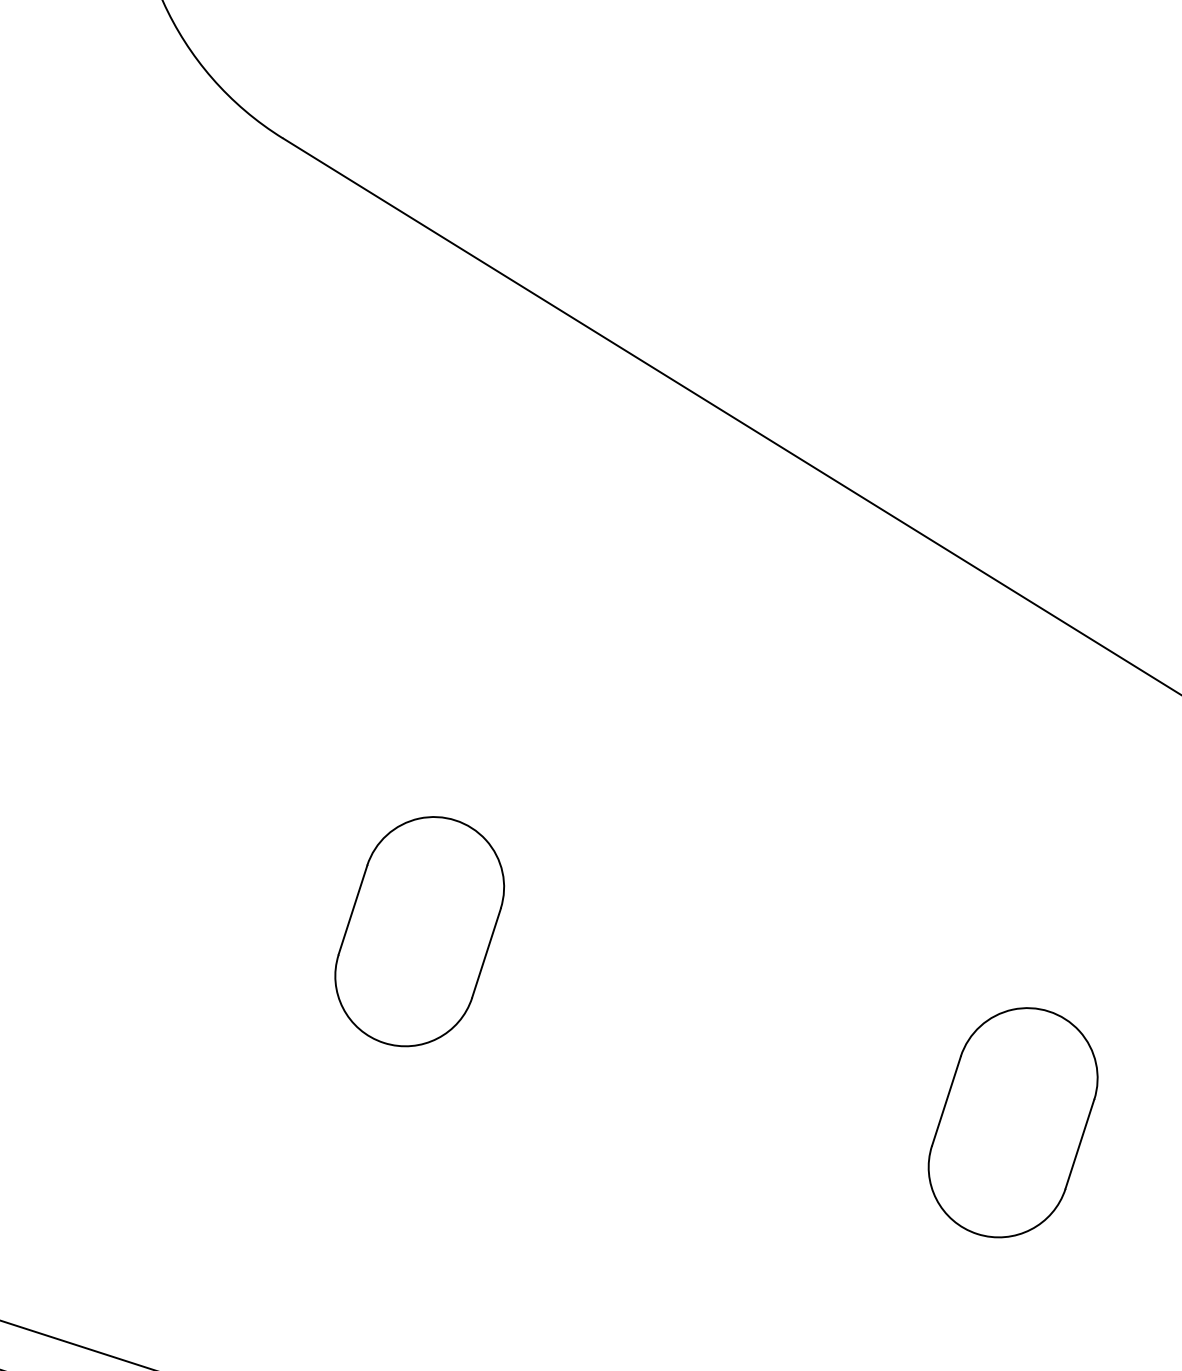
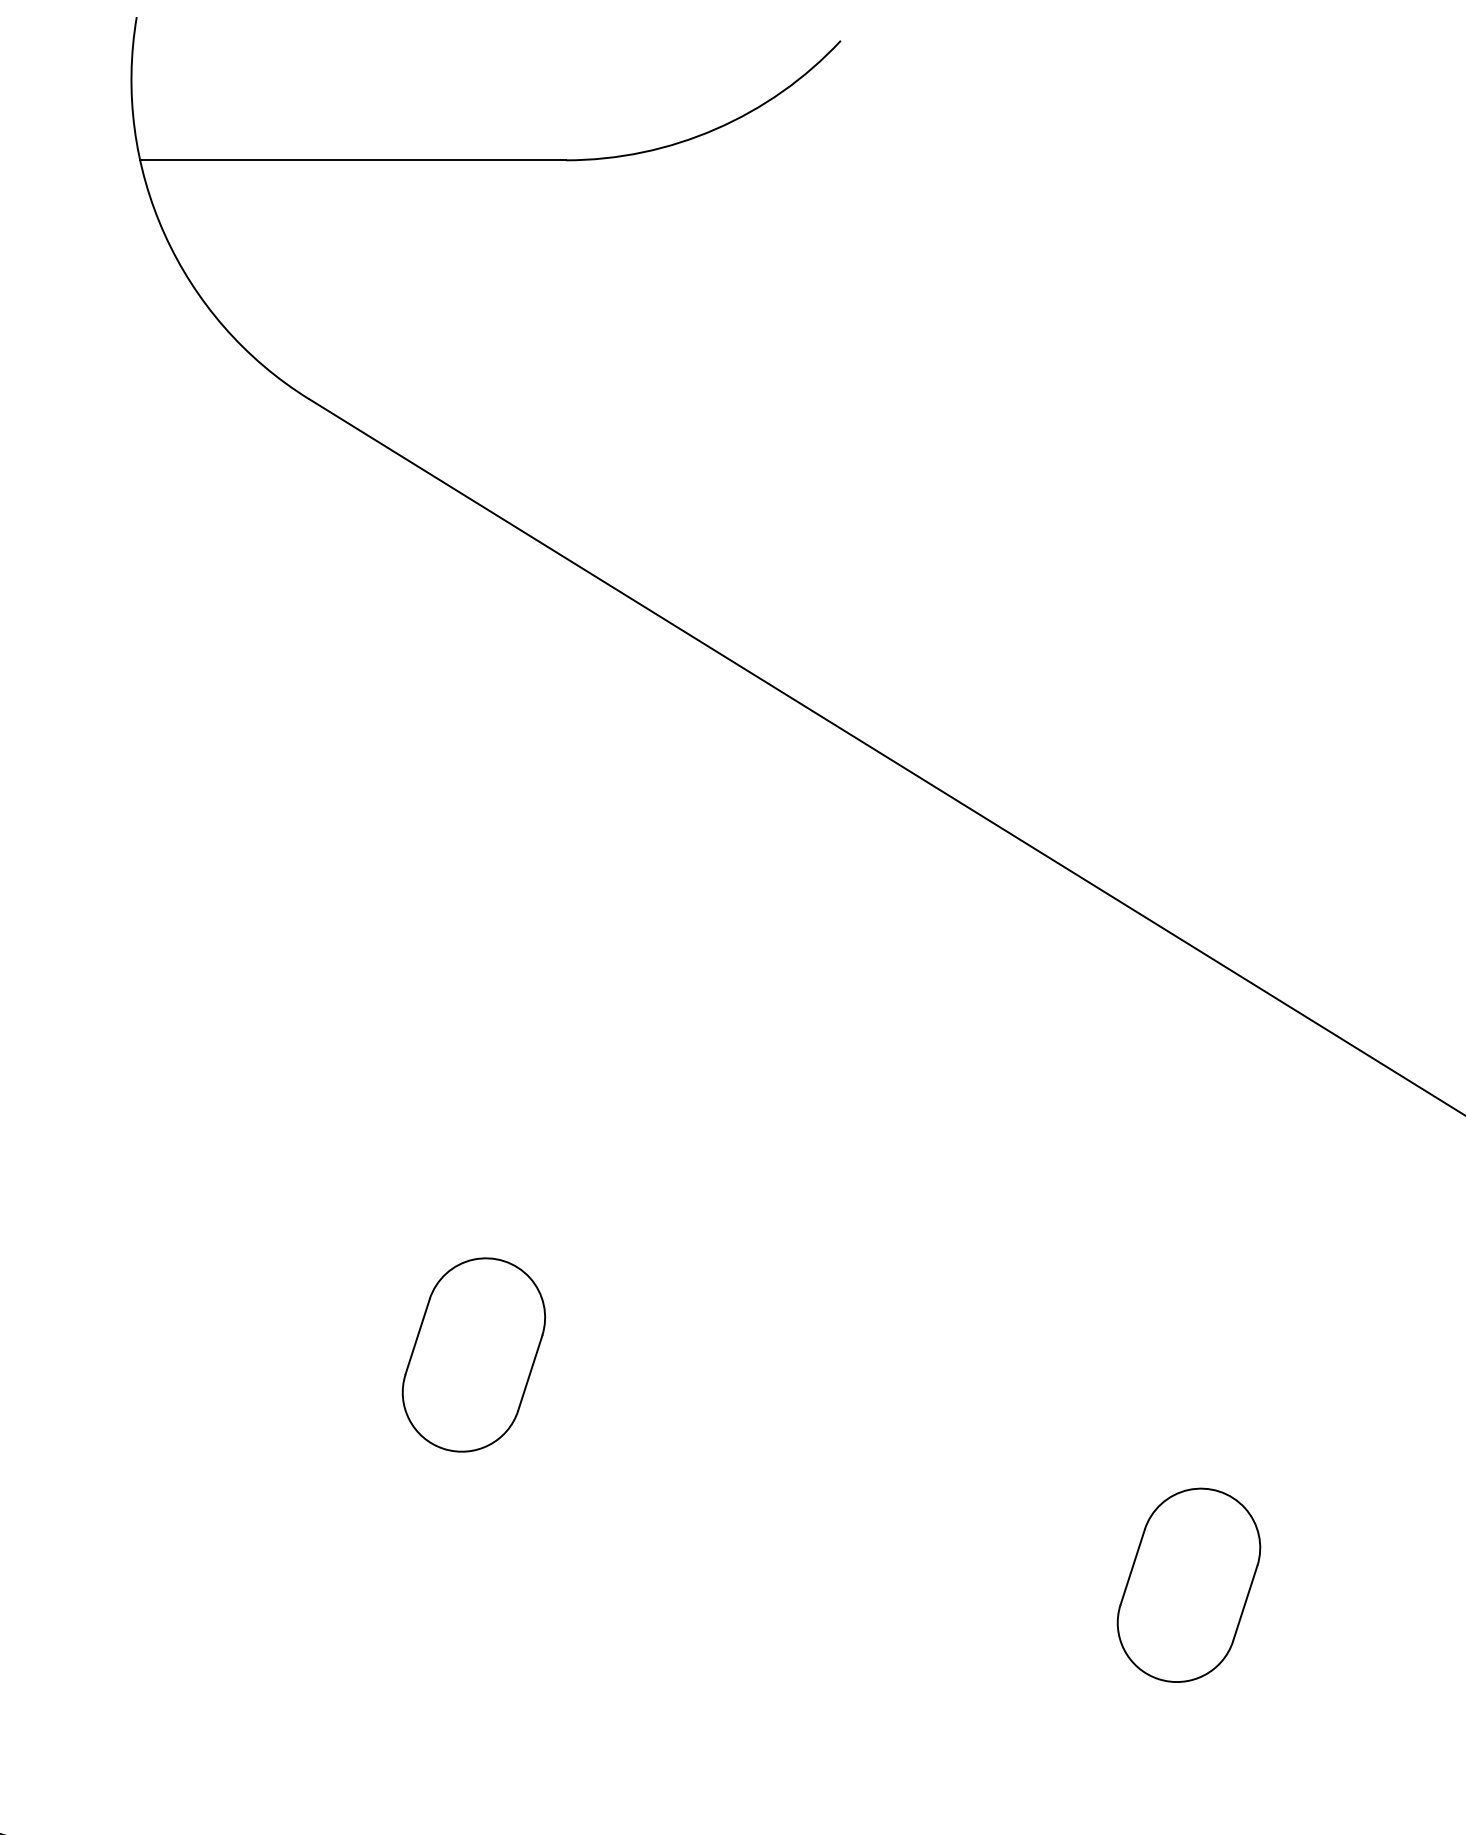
part: (419, 931) -> (473, 1354), size x0.7
part: (1012, 1122) -> (1188, 1585), size x0.7

